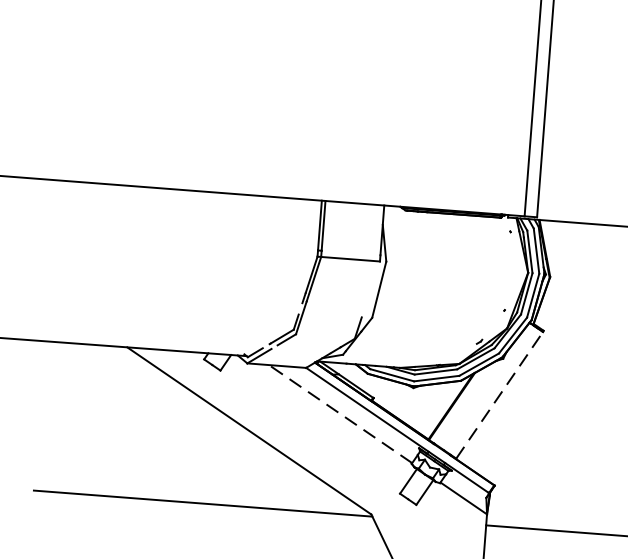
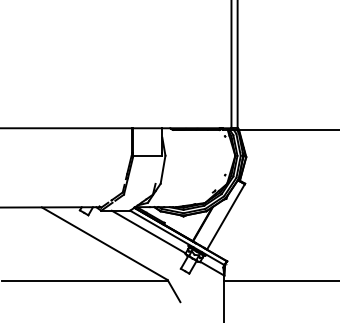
line: (498, 394) -> (225, 216), dashed -> solid
line: (339, 414) -> (148, 232), dashed -> solid

